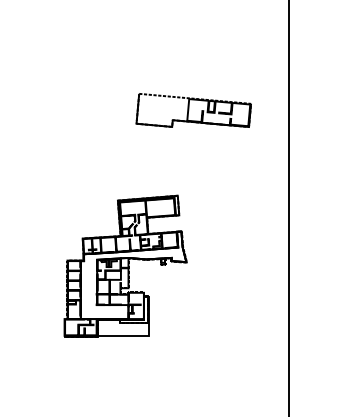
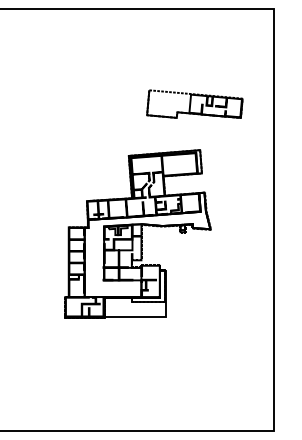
part: (124, 265) -> (137, 233), size x1.43

